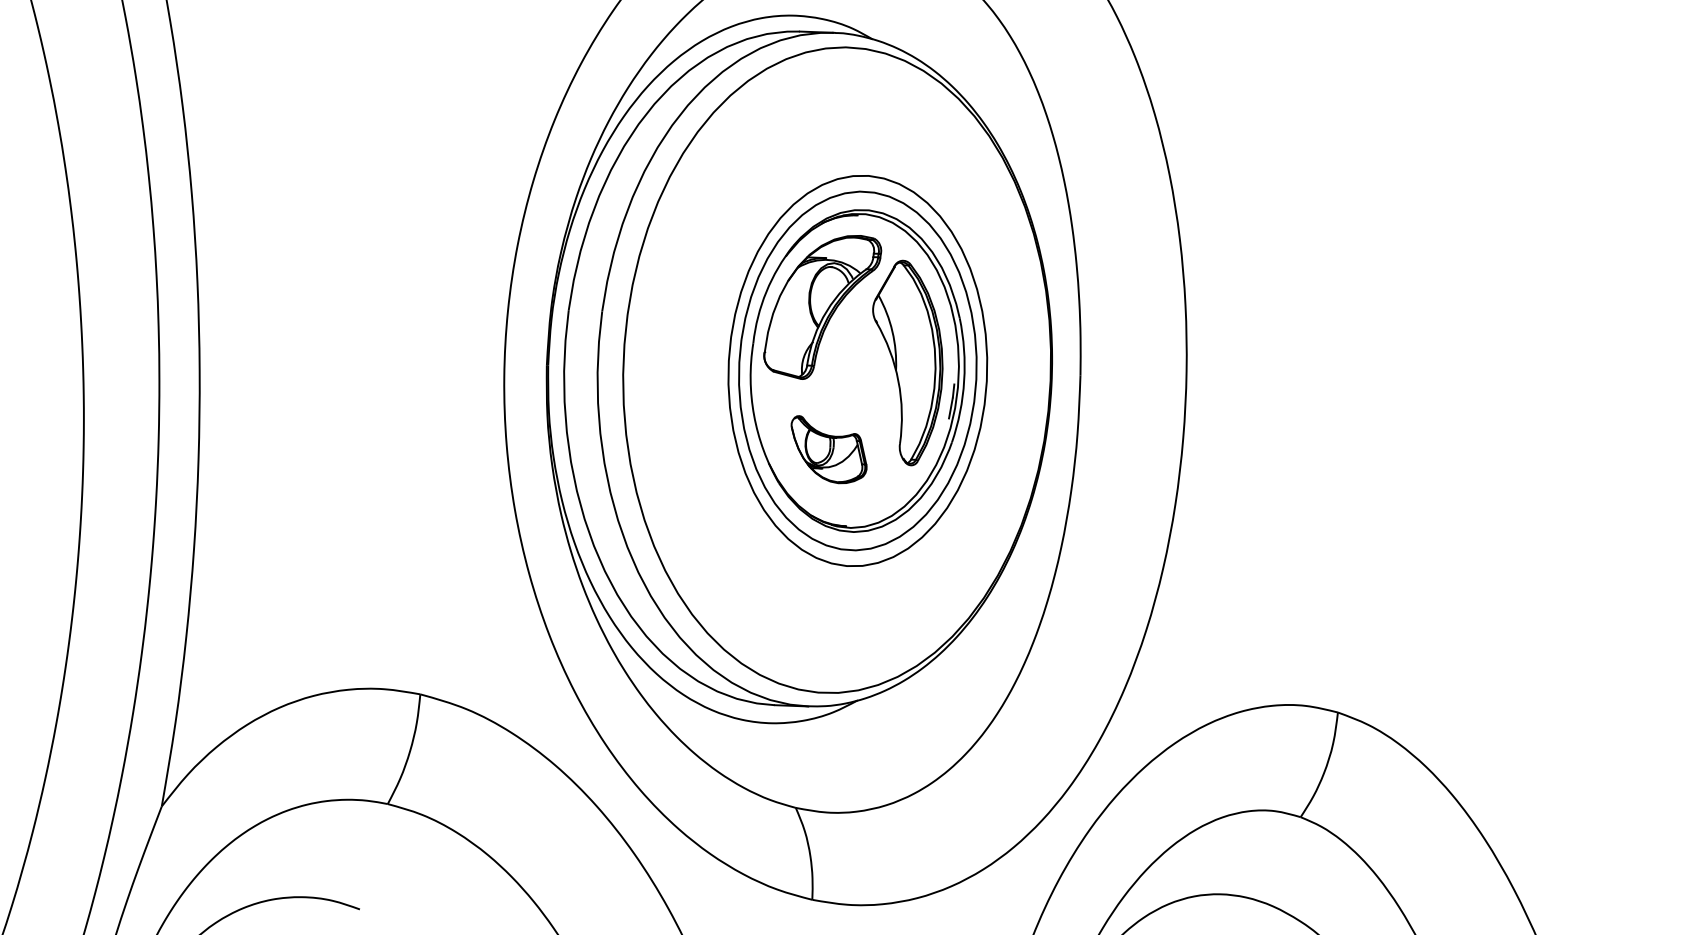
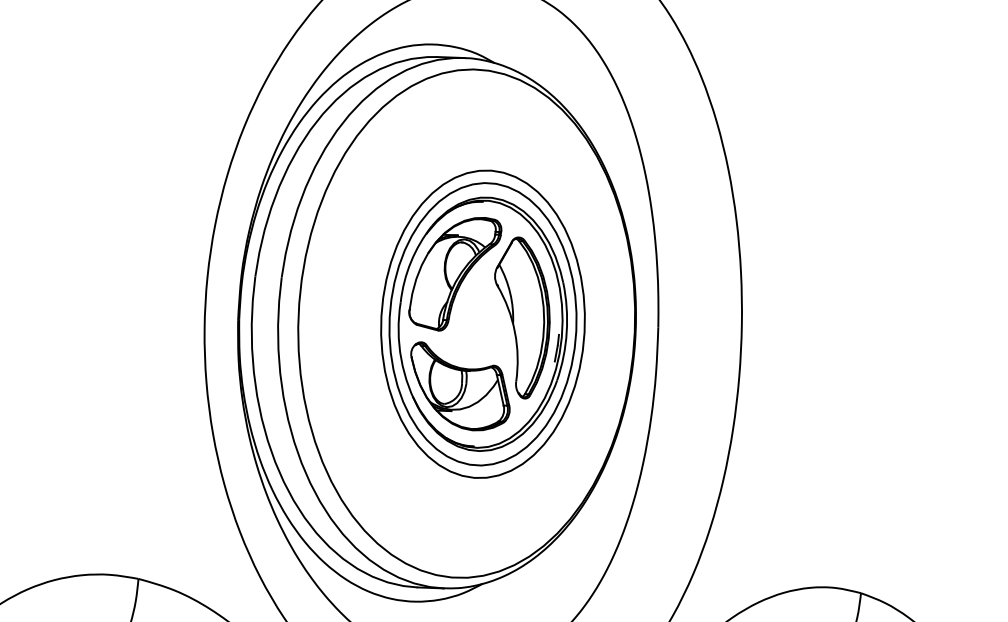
part: (828, 449) -> (459, 386), size x1.67

